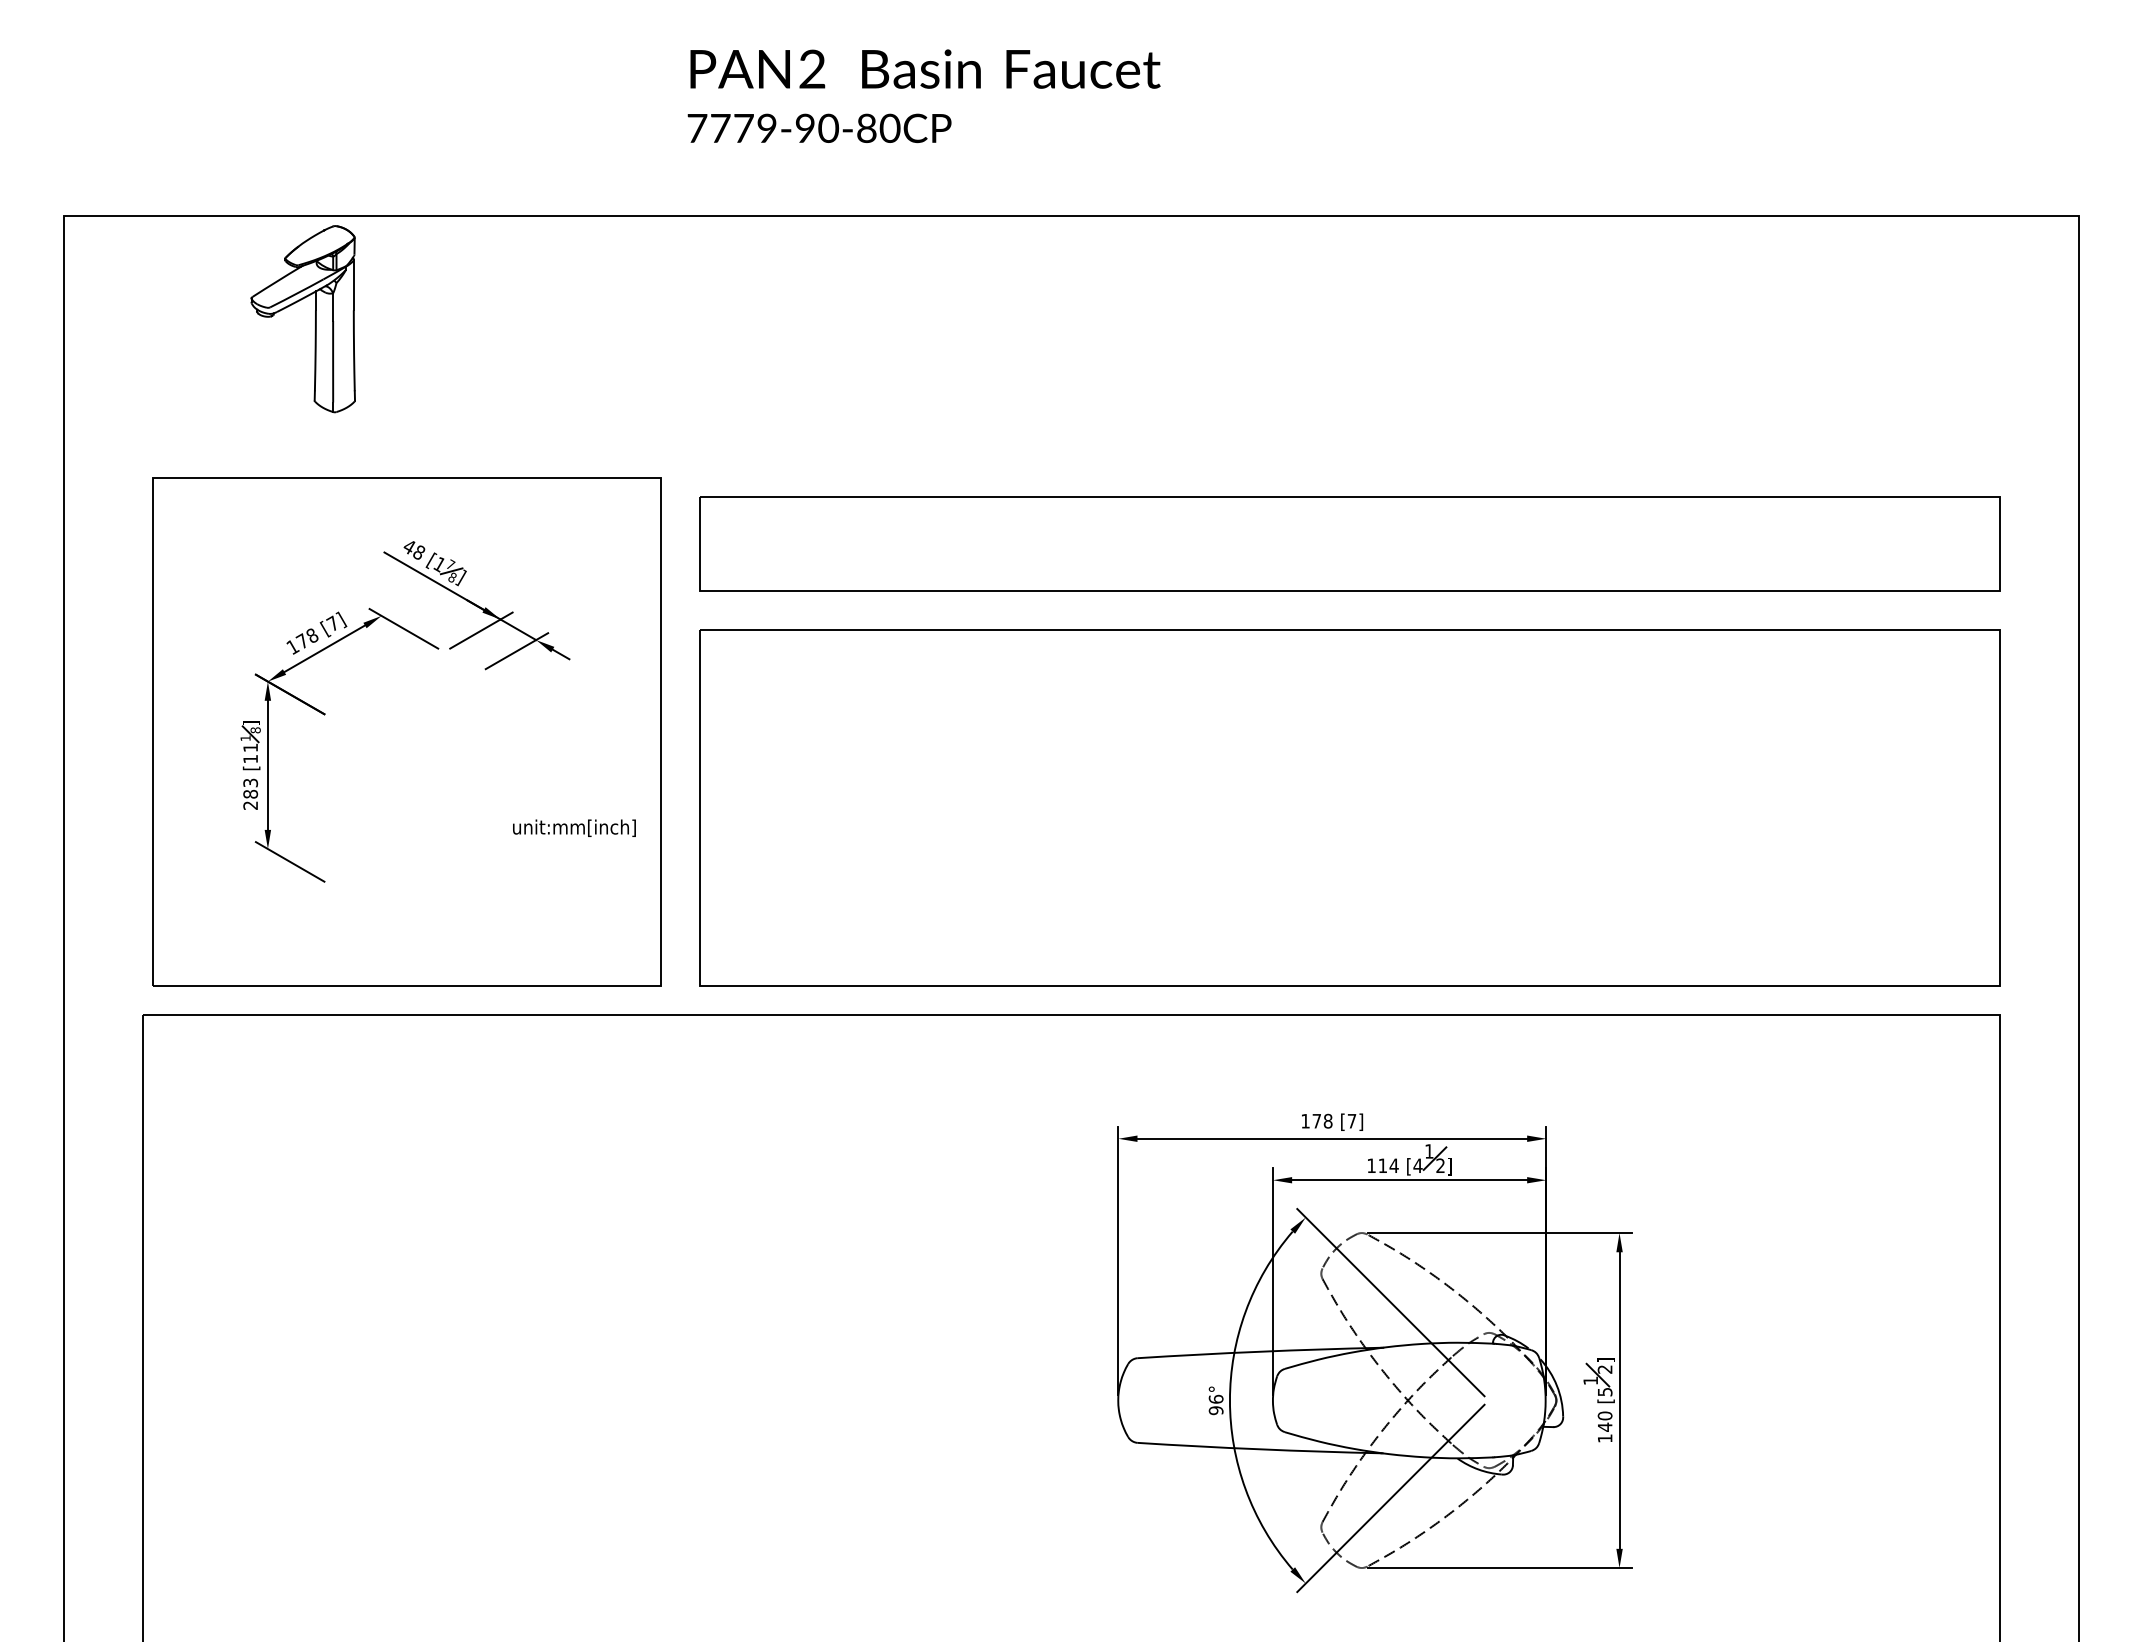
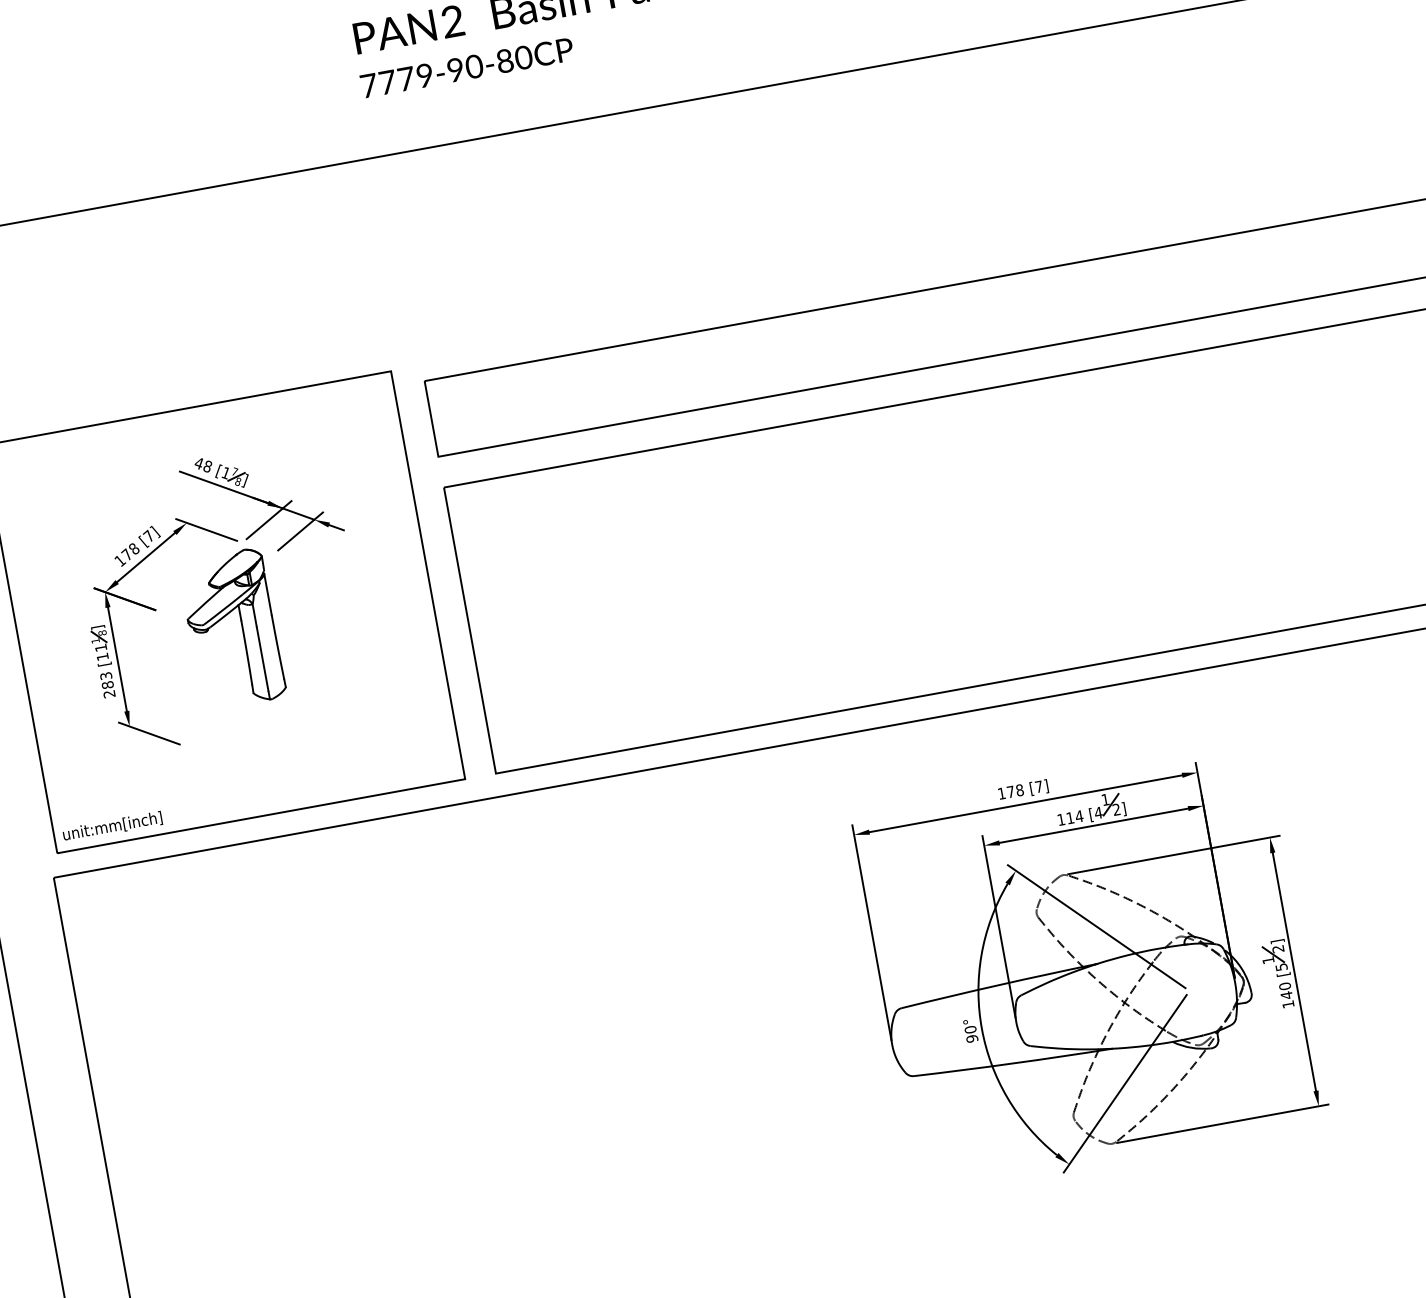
part: (315, 319) -> (242, 627), moved
text: (574, 827) -> (112, 826), moved
text: (1215, 1398) -> (969, 1029), 96° -> 90°

